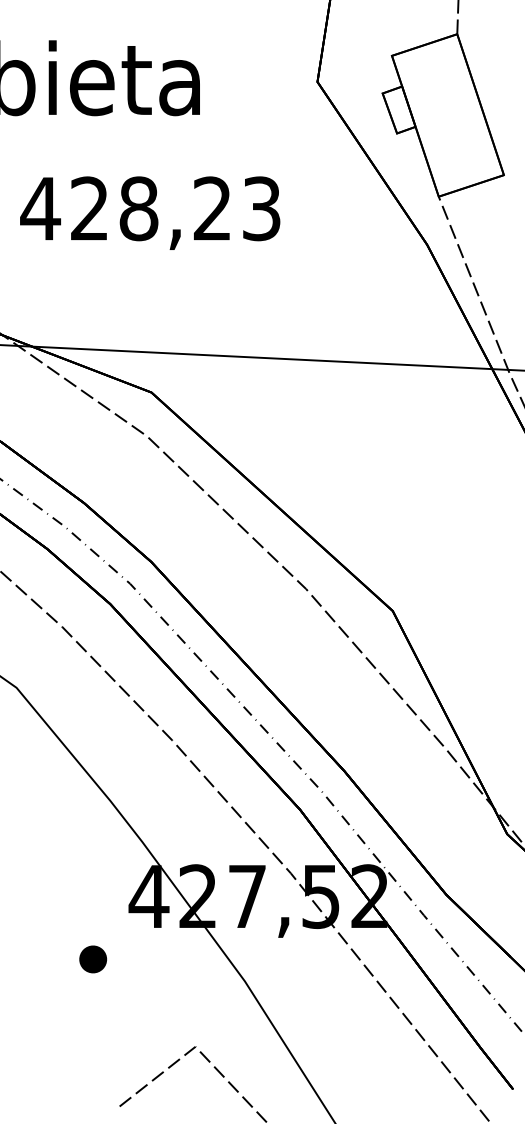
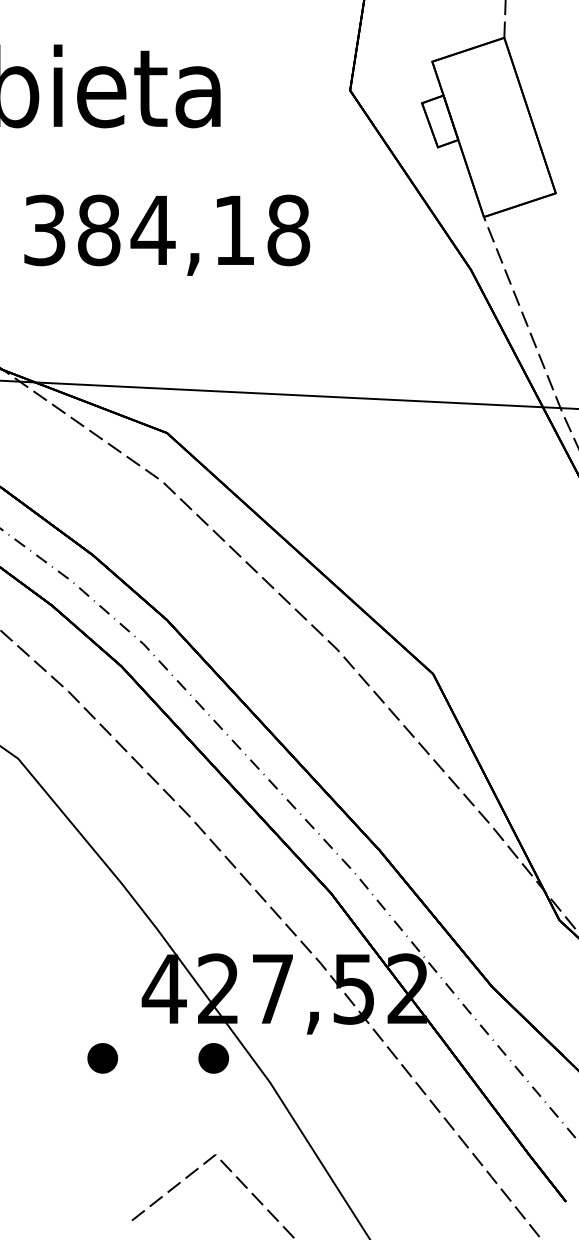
text: (150, 208) -> (166, 230), 428,23 -> 384,18
part: (193, 959) -> (213, 1058), added

